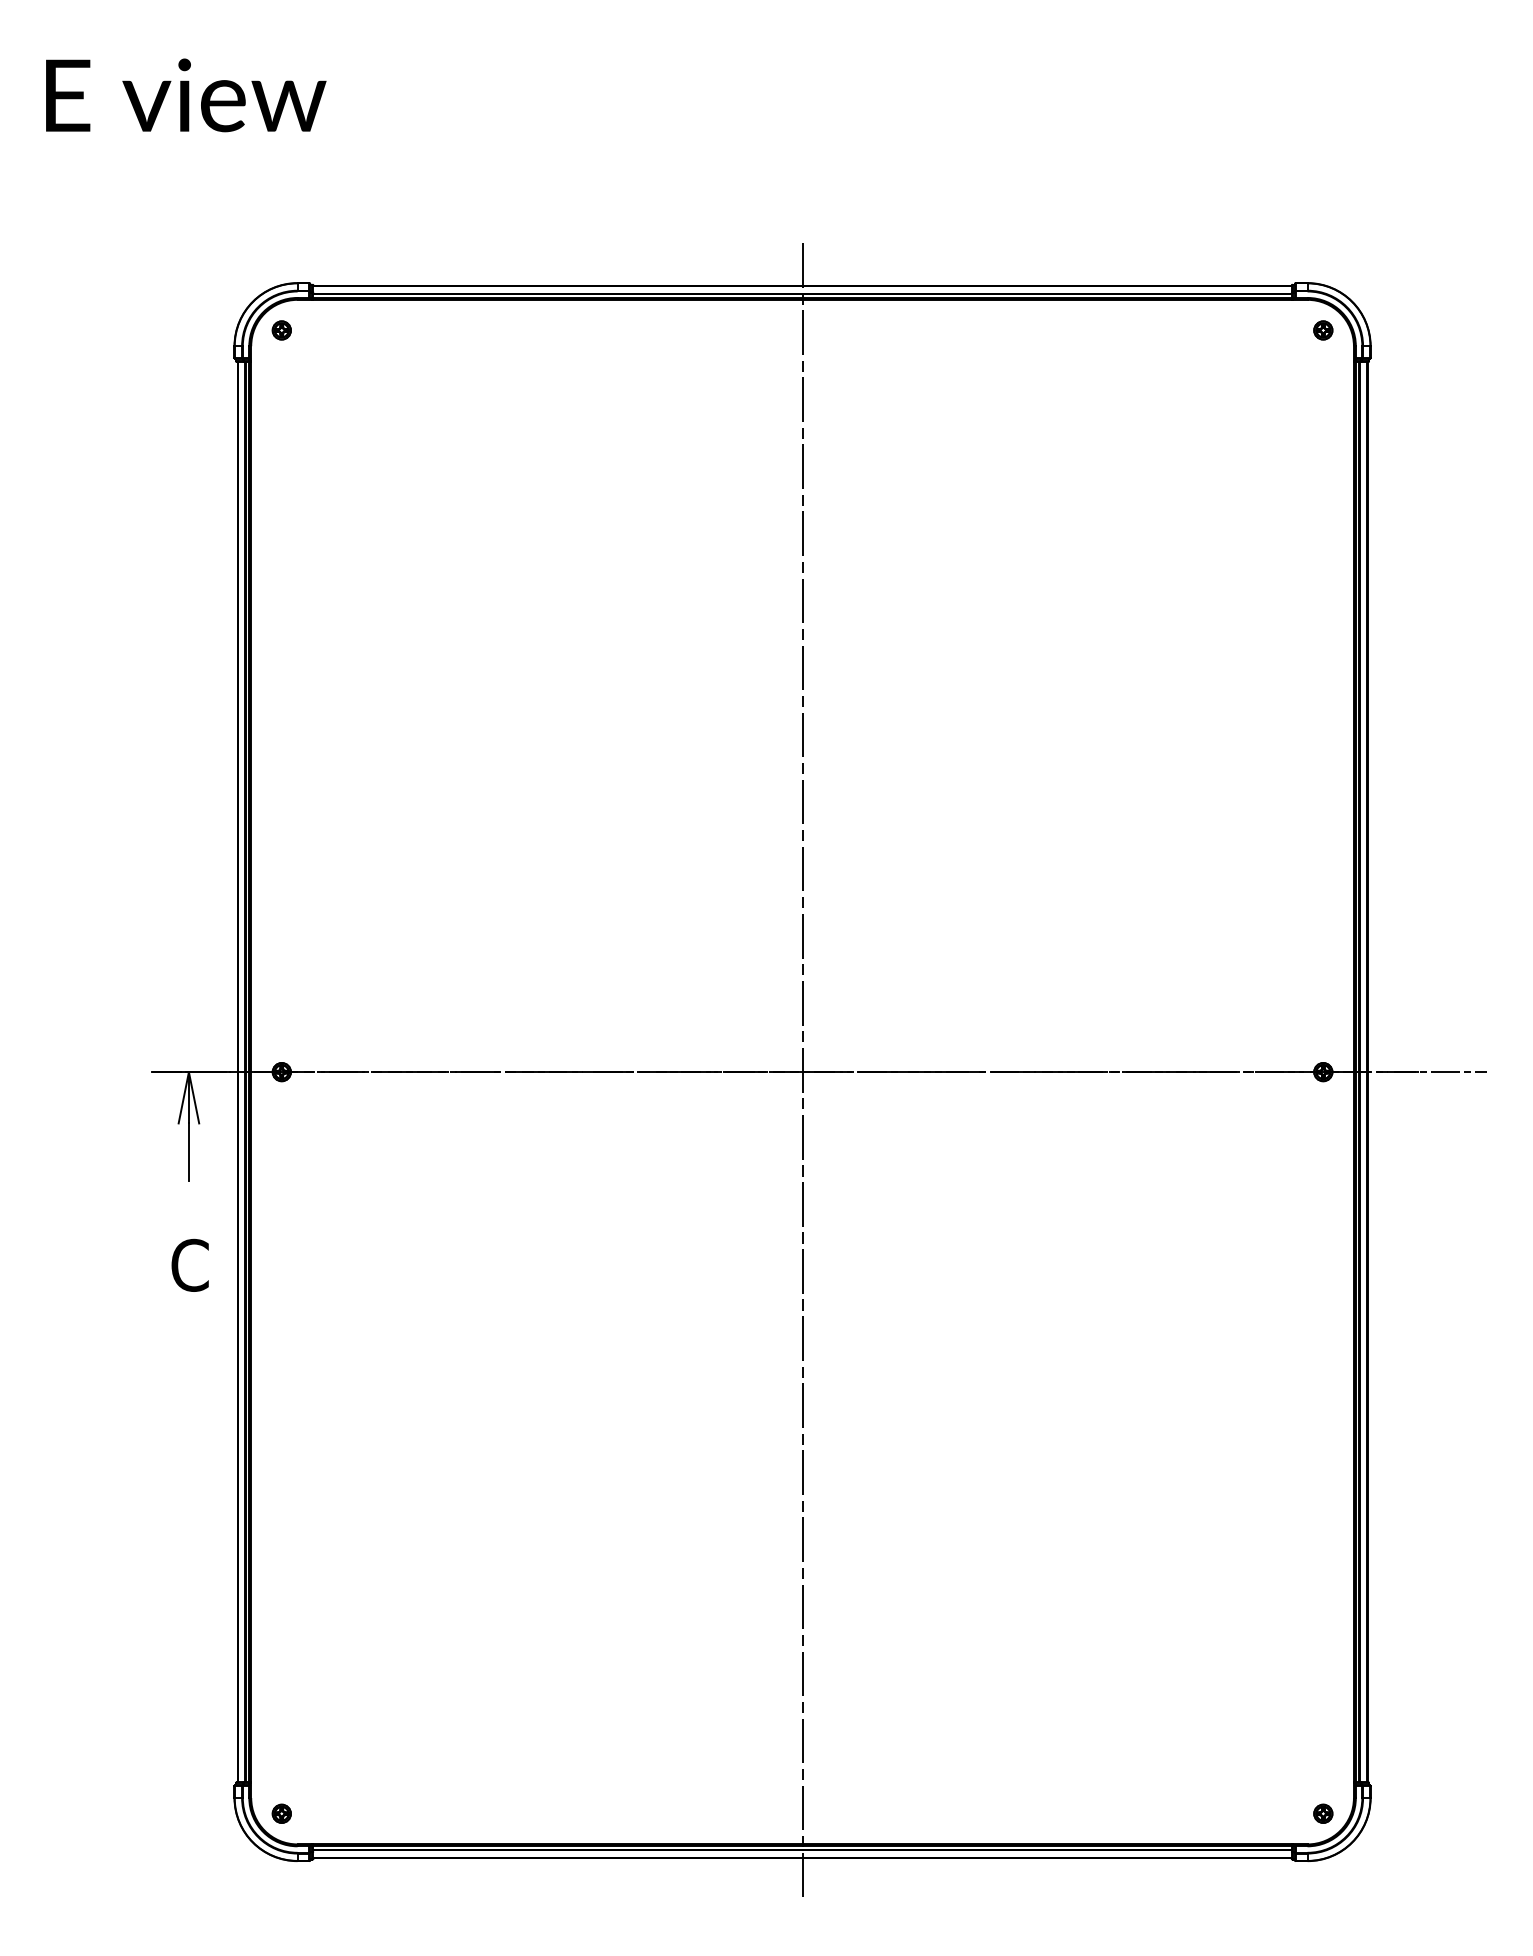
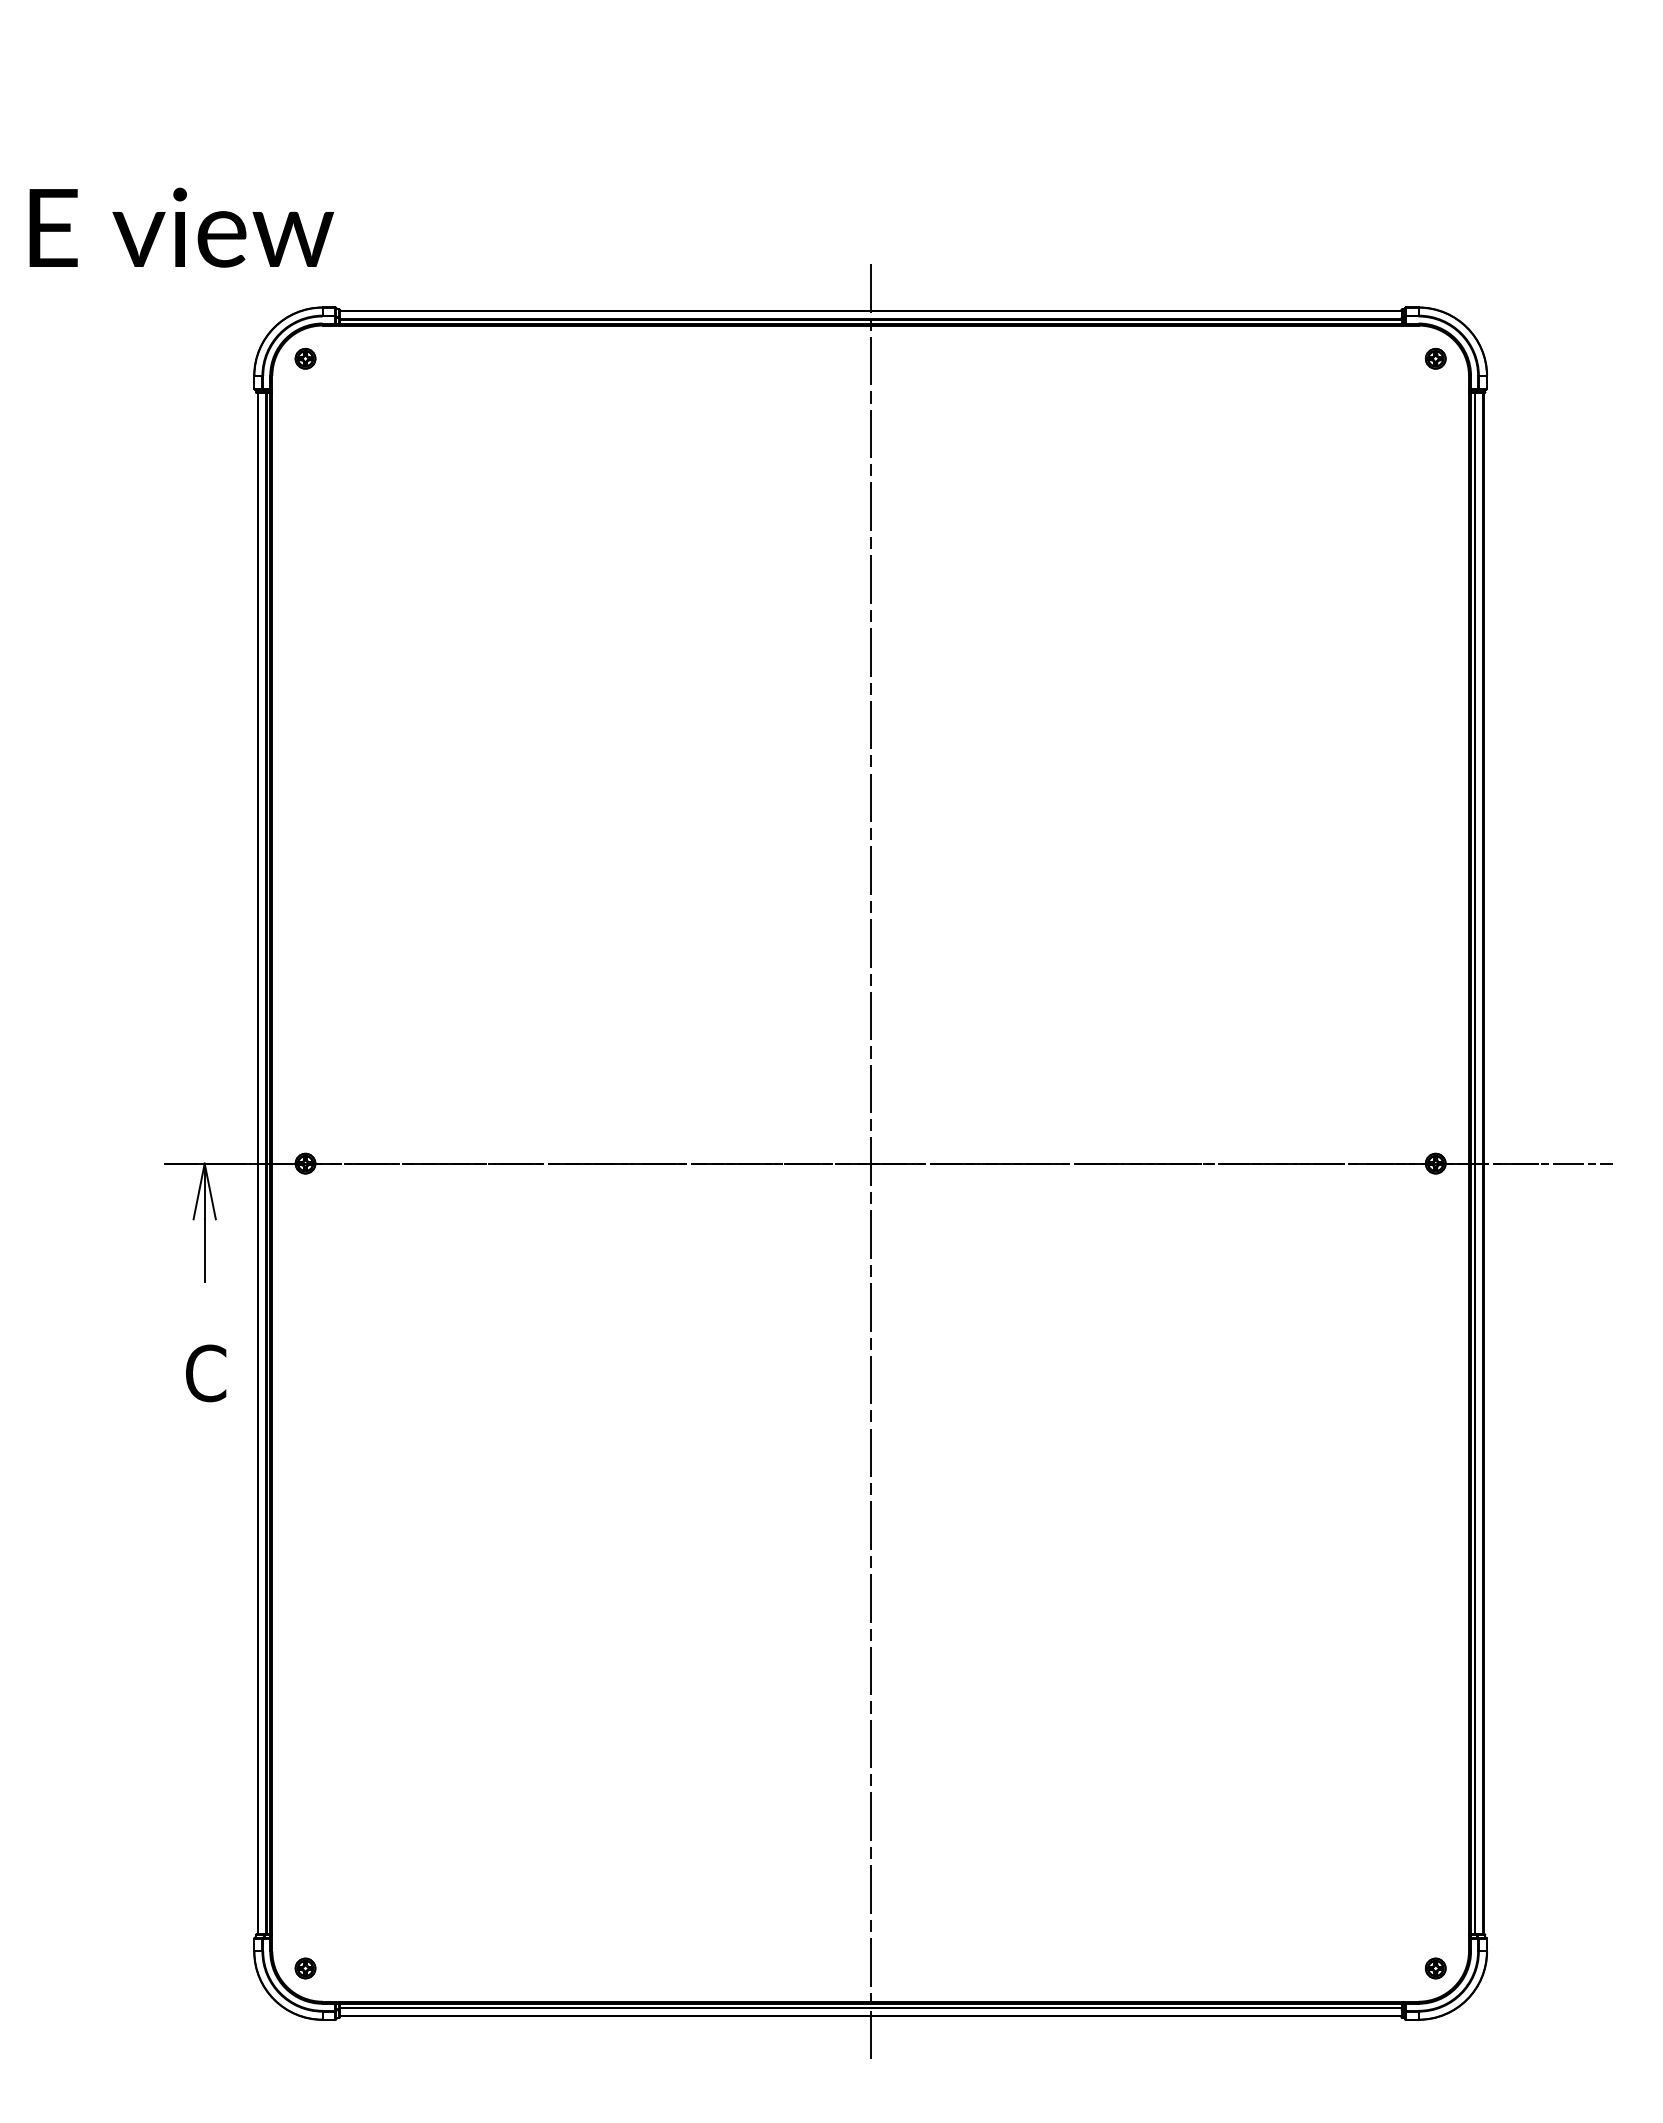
text: (185, 95) -> (181, 227), moved

